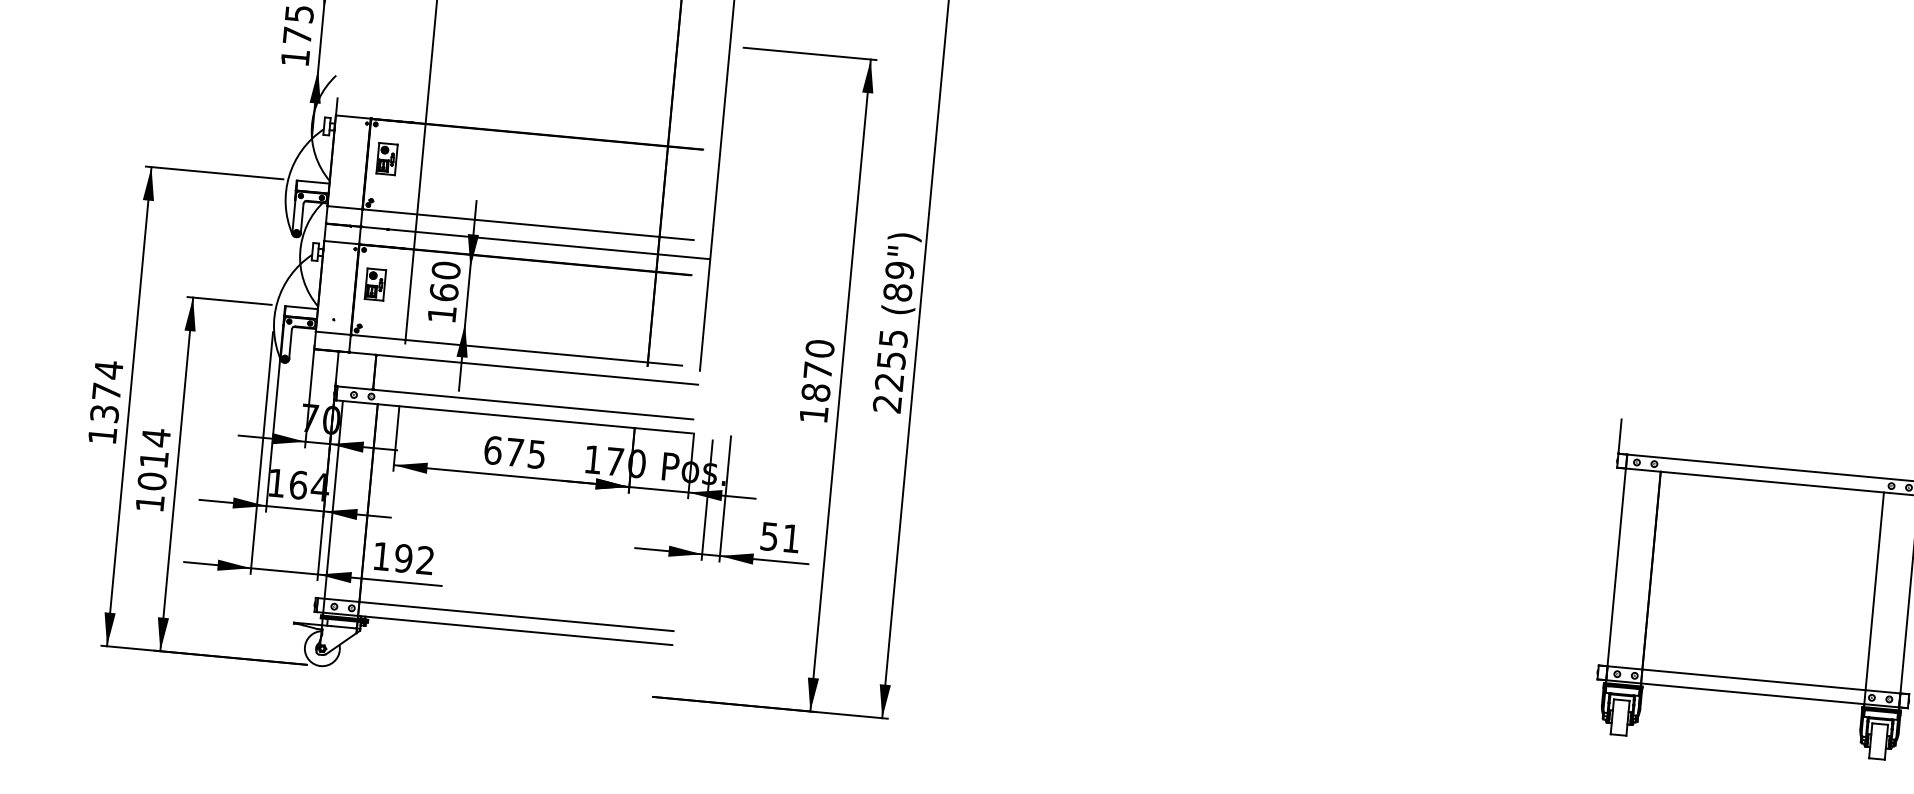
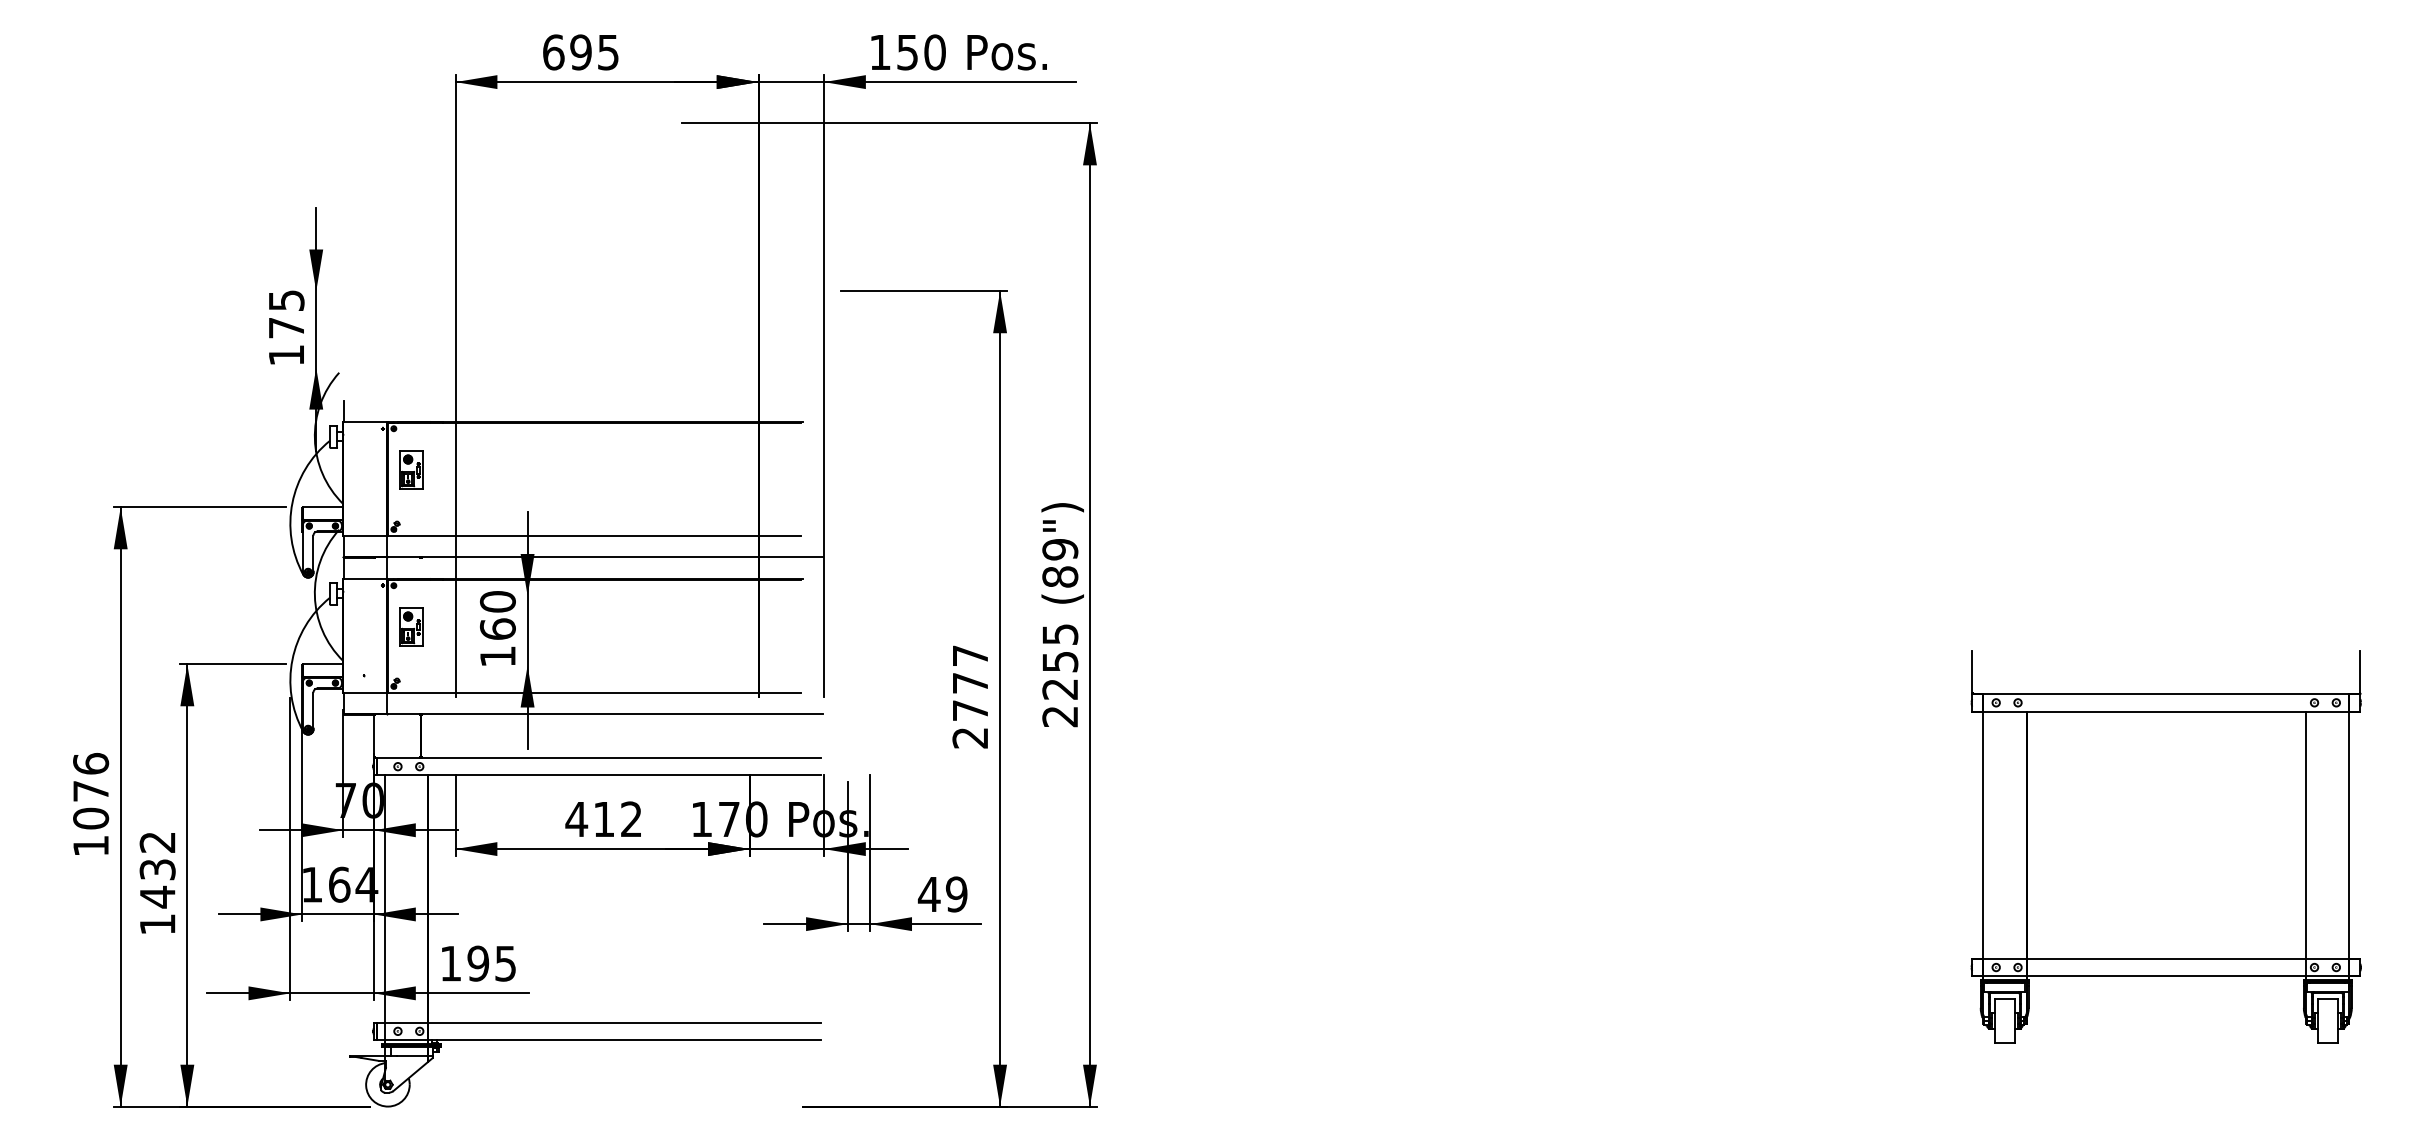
text: (817, 381) -> (970, 696), 1870 -> 2777
text: (107, 391) -> (91, 790), 1374 -> 1076
text: (514, 452) -> (603, 819), 675 -> 412
text: (154, 459) -> (157, 869), 1014 -> 1432
text: (780, 537) -> (942, 894), 51 -> 49
text: (425, 560) -> (505, 963), 192 -> 195

